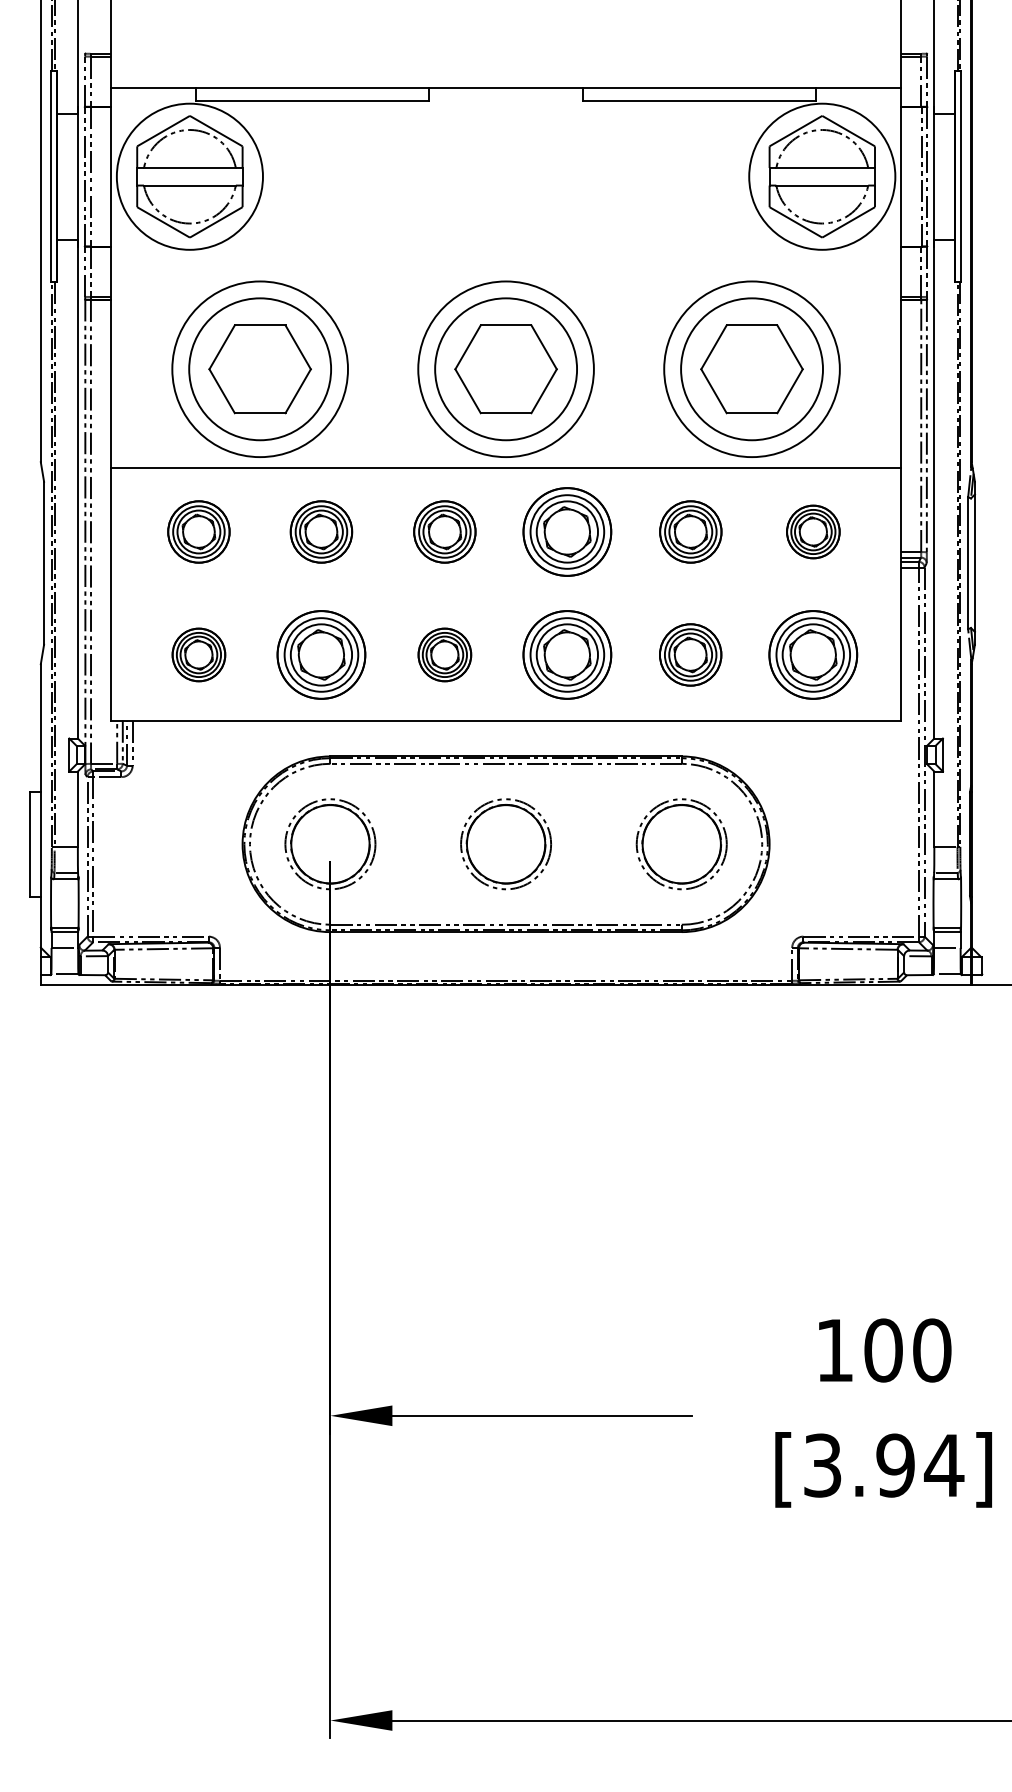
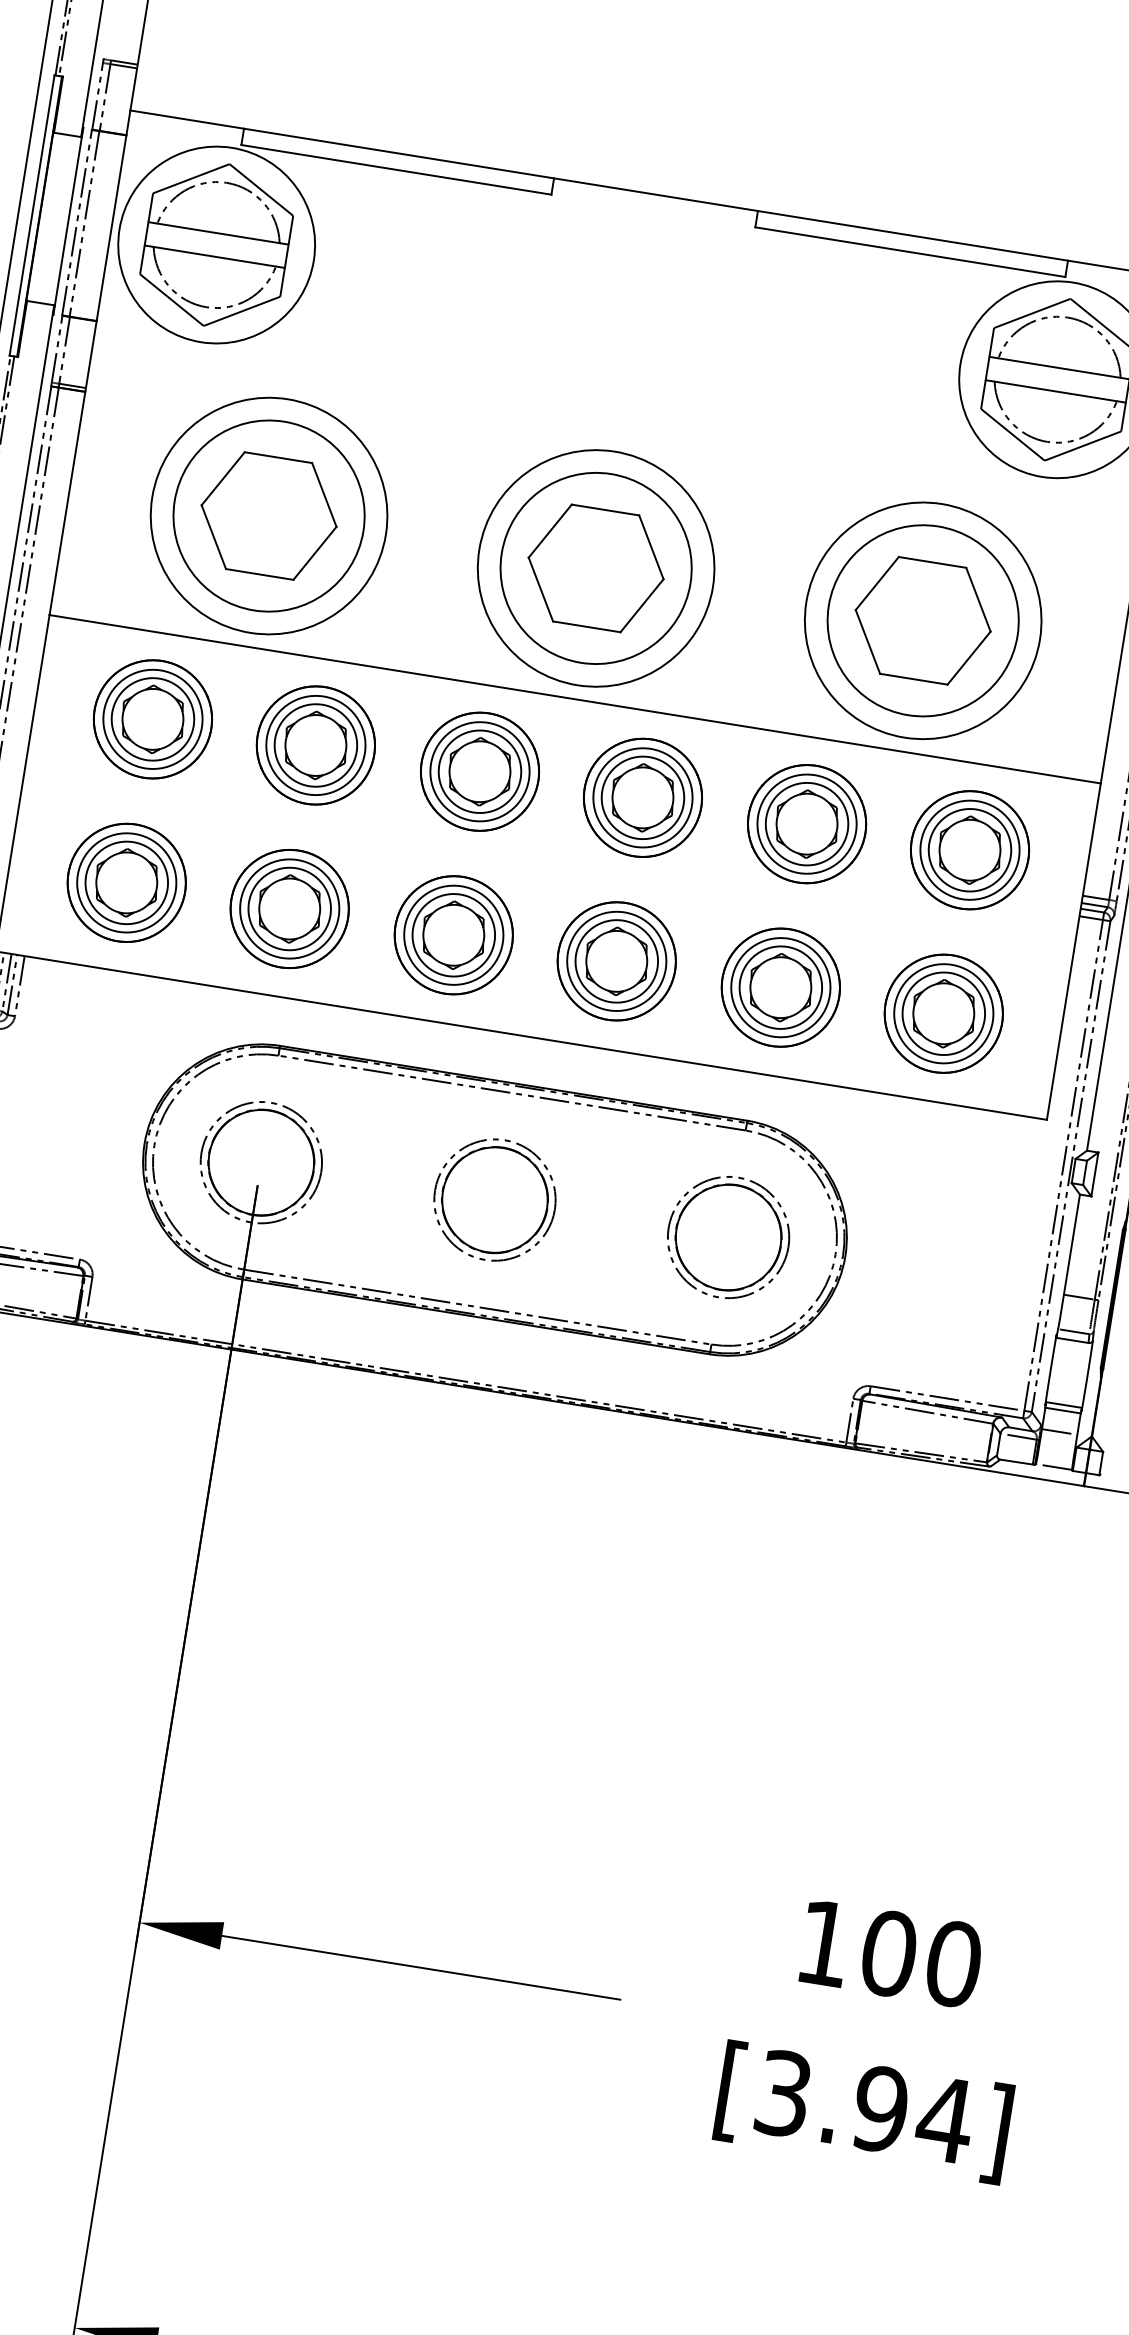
part: (198, 531) -> (152, 718), size x1.43
part: (321, 531) -> (316, 744), size x1.43
part: (444, 531) -> (479, 771), size x1.43
part: (690, 531) -> (806, 823), size x1.43
part: (813, 531) -> (970, 849), size x1.67
part: (198, 654) -> (126, 882), size x1.67
part: (444, 654) -> (453, 934), size x1.67
part: (690, 654) -> (780, 986), size x1.43

